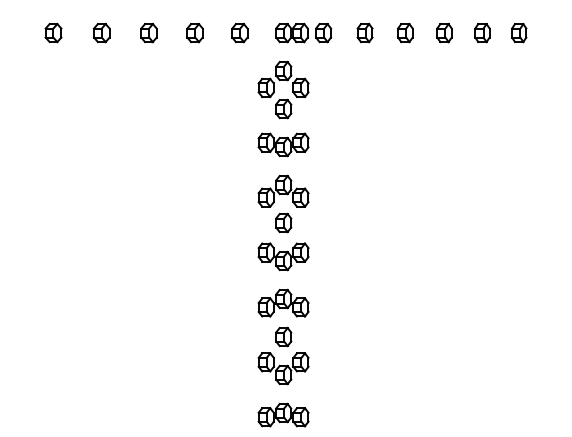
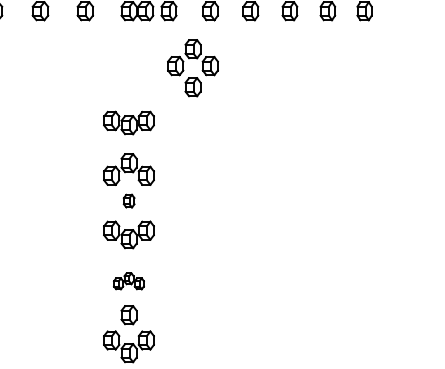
part: (279, 81) -> (188, 59), moved
part: (283, 222) -> (128, 200), size x0.7
part: (283, 302) -> (128, 280), size x0.6

